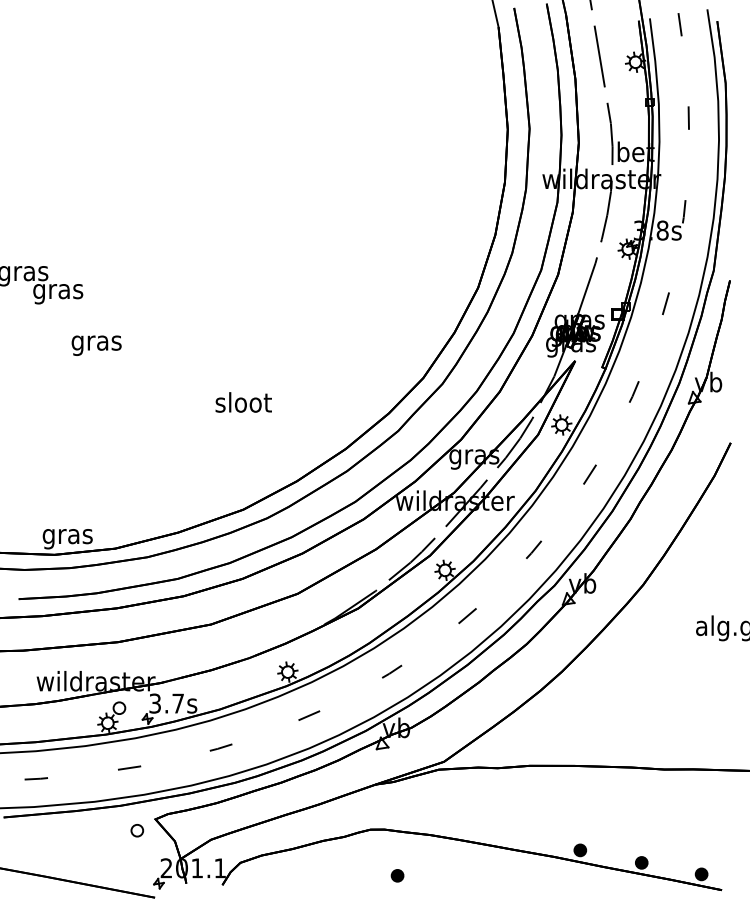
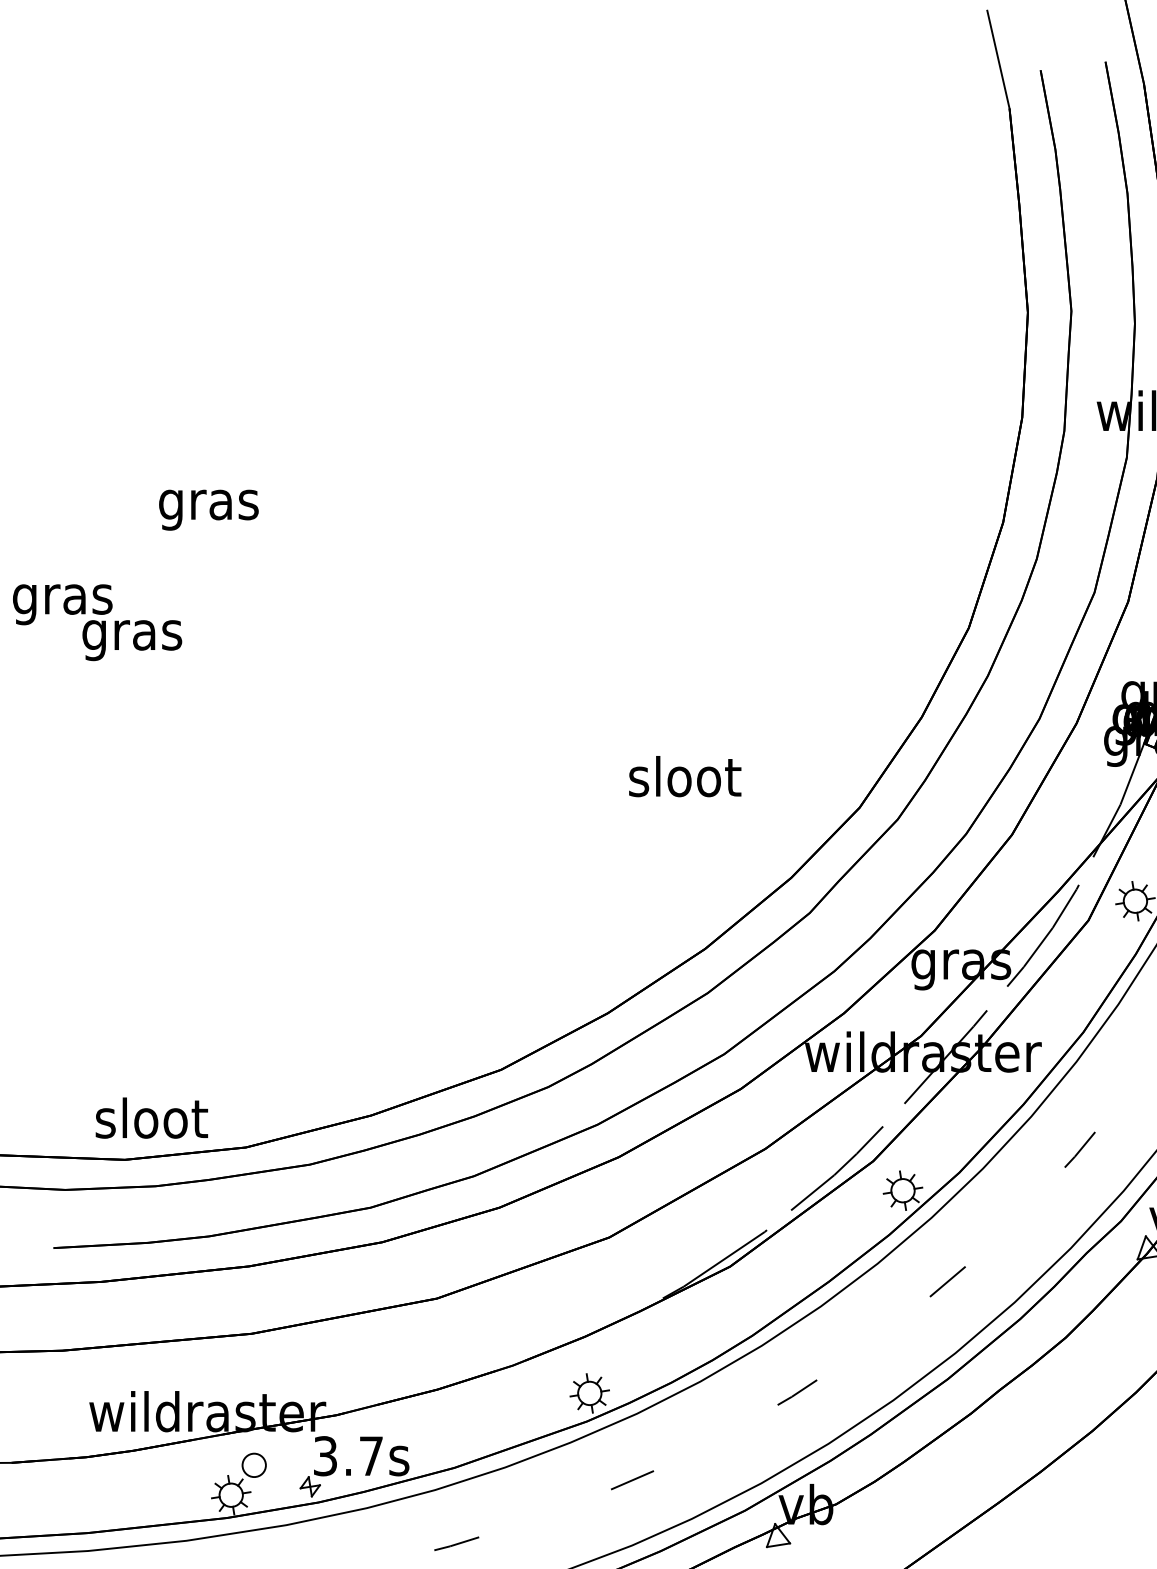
text: (96, 345) -> (208, 509), moved
text: (243, 402) -> (684, 776), moved
text: (67, 536) -> (150, 1123), gras -> sloot

